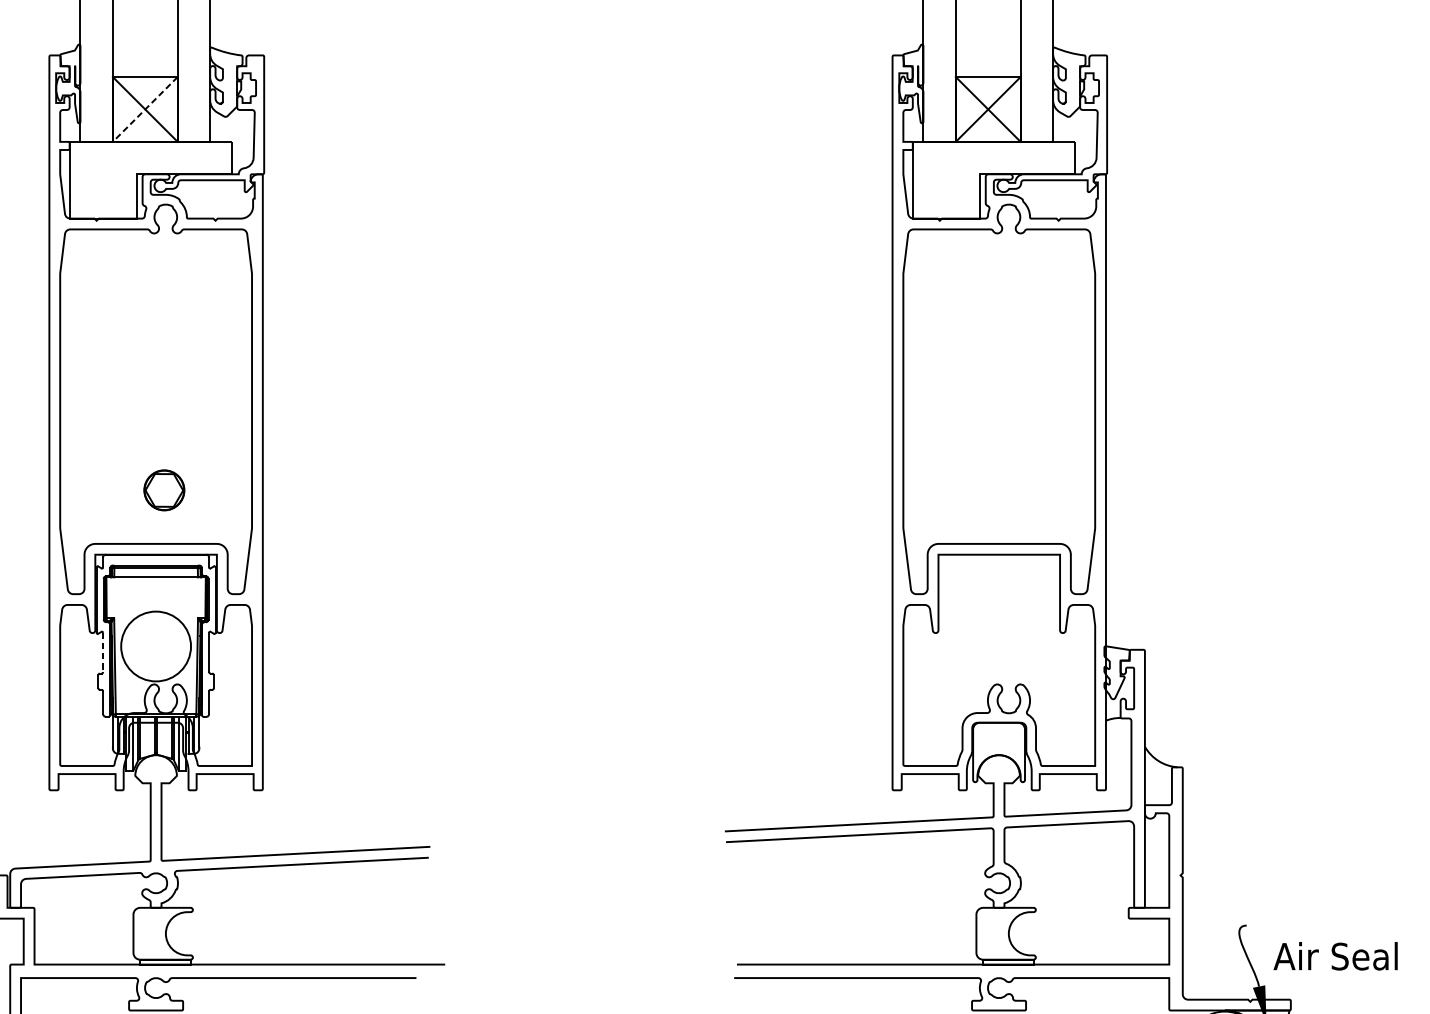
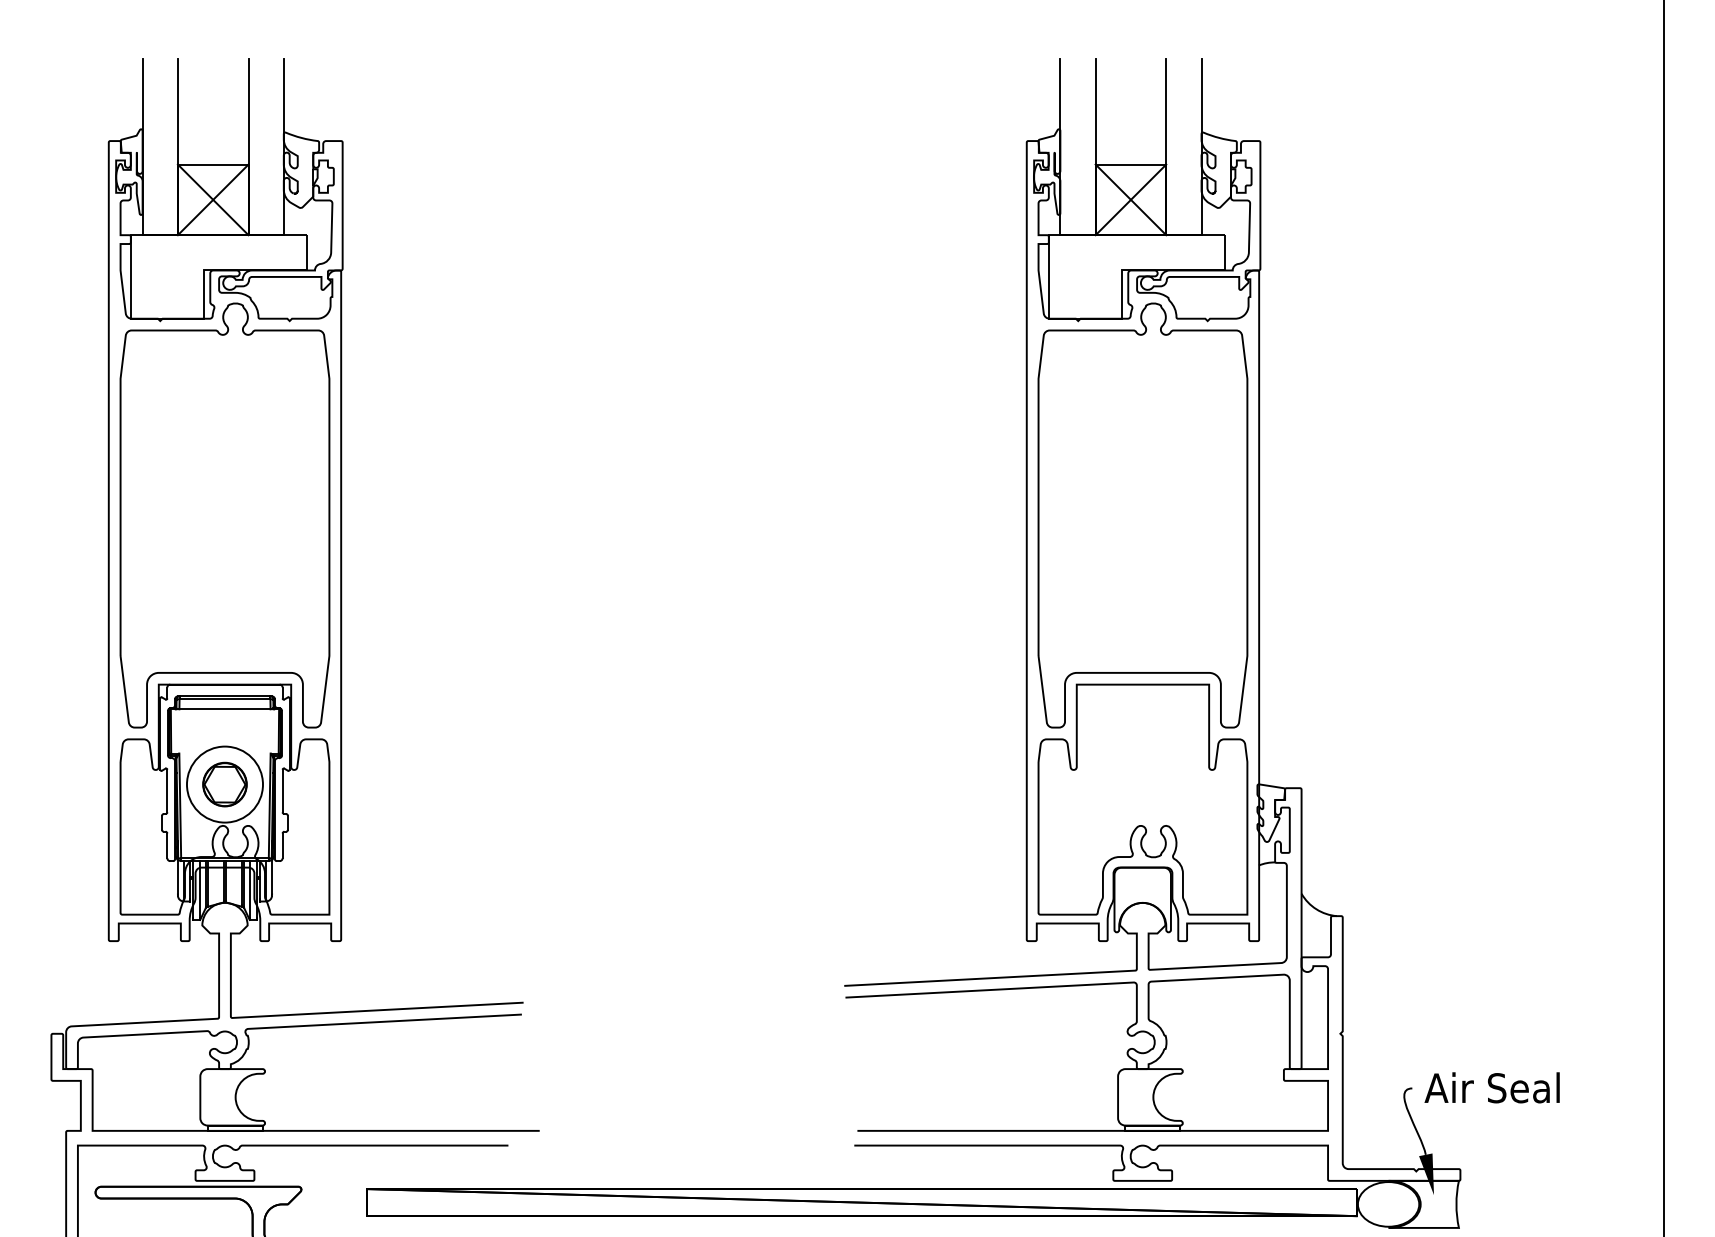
line: (145, 109) -> (213, 199), dashed -> solid
part: (163, 490) -> (224, 784), moved
line: (103, 652) -> (167, 791), dashed -> solid
text: (1335, 955) -> (1491, 1087), moved

